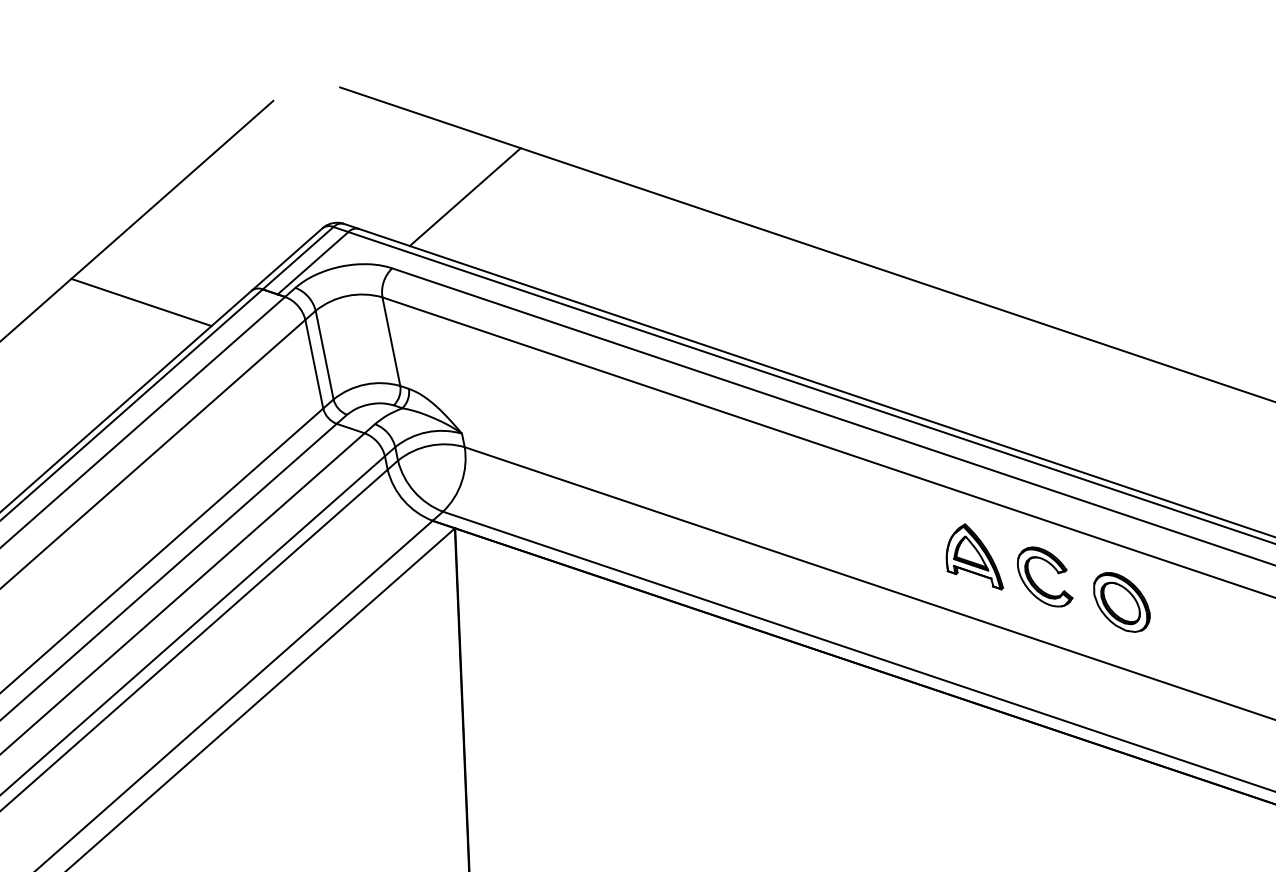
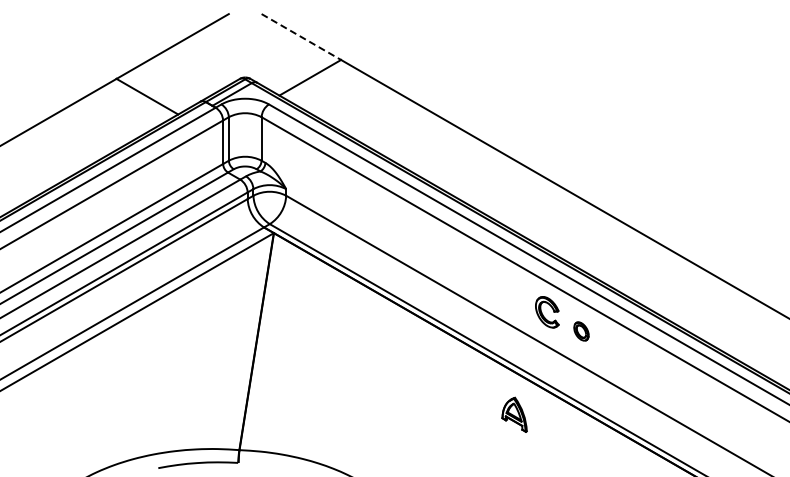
line: (430, 118) -> (301, 37), solid -> dashed
part: (970, 558) -> (514, 414), moved
part: (1121, 602) -> (581, 331), size x0.6

